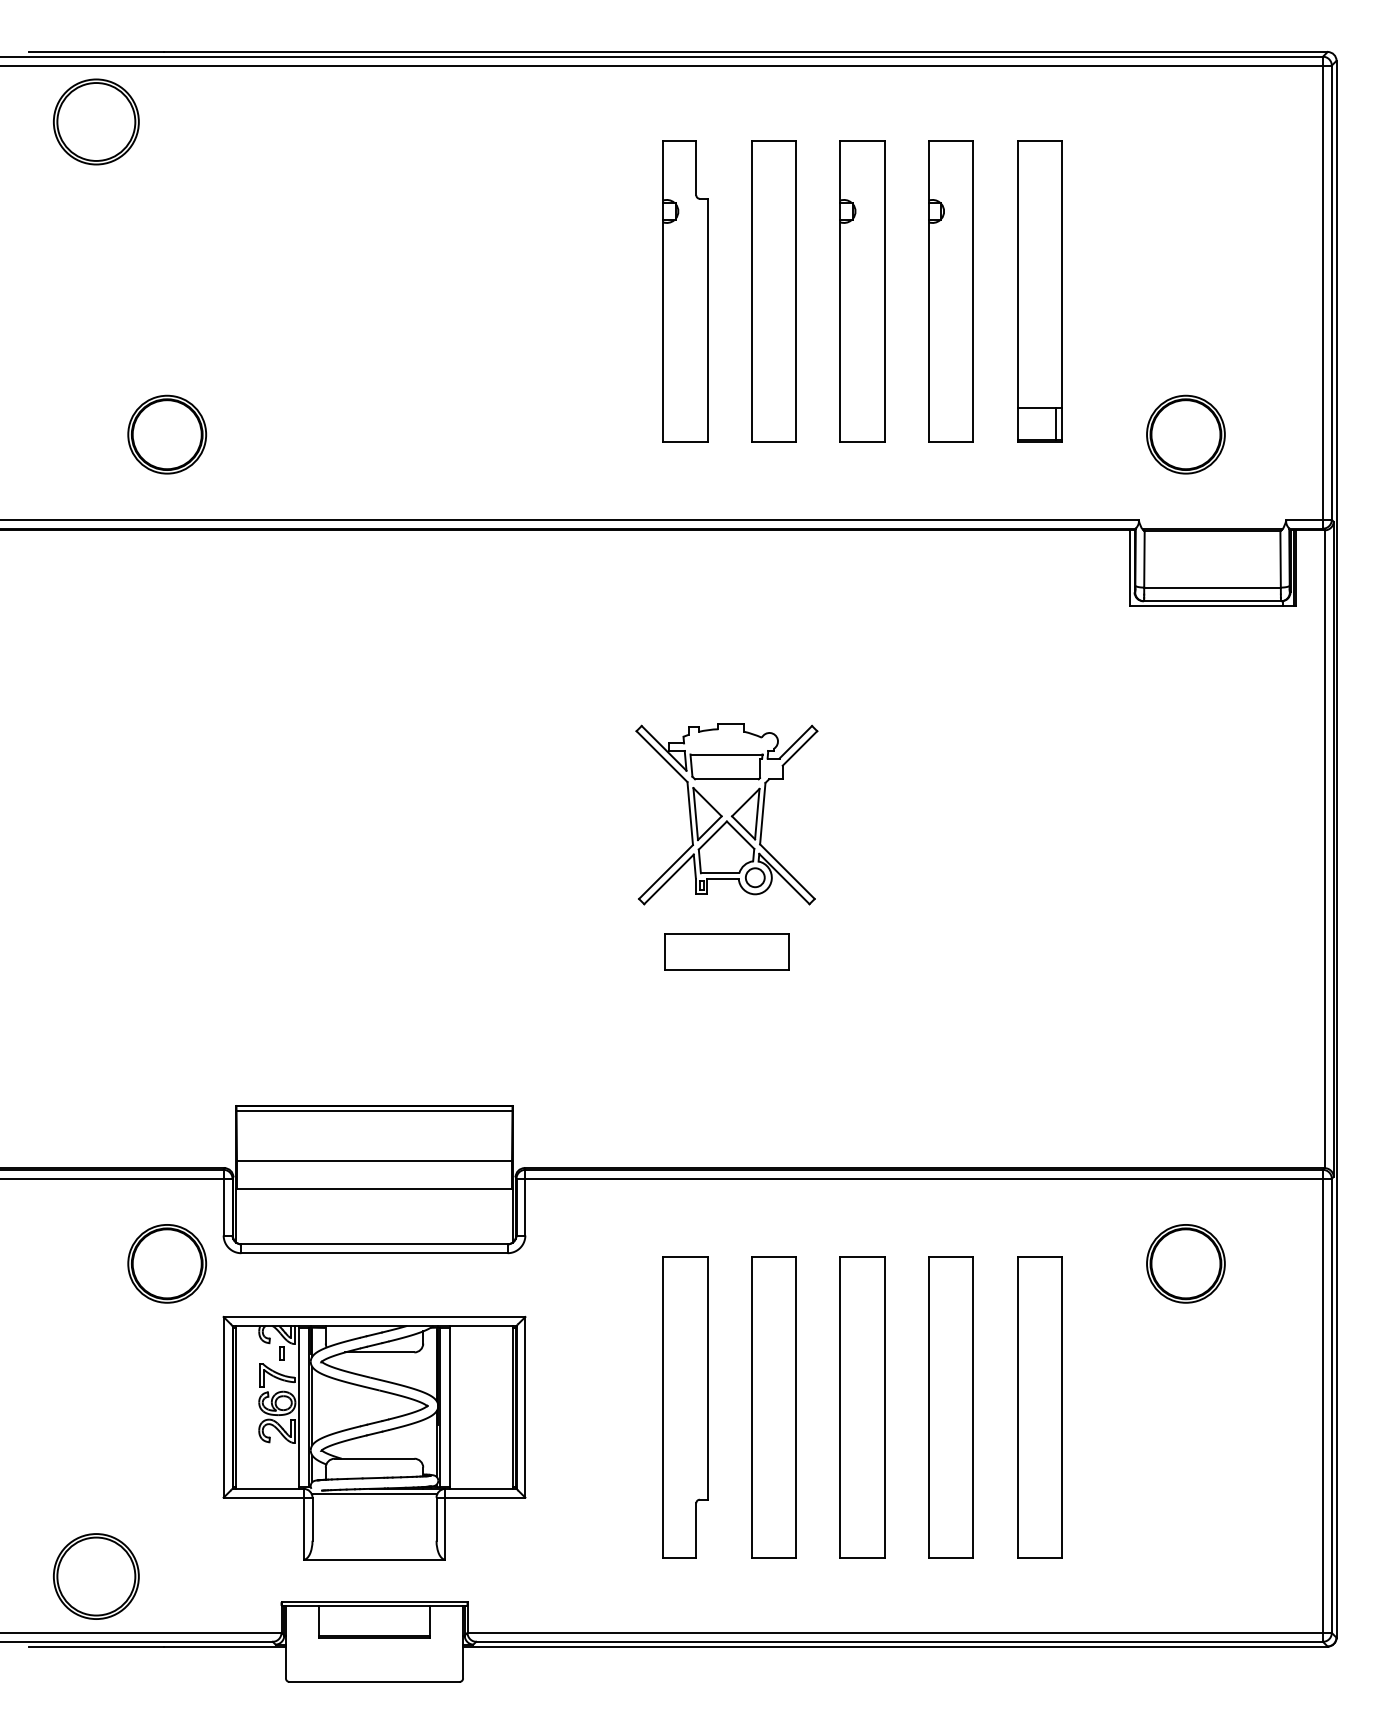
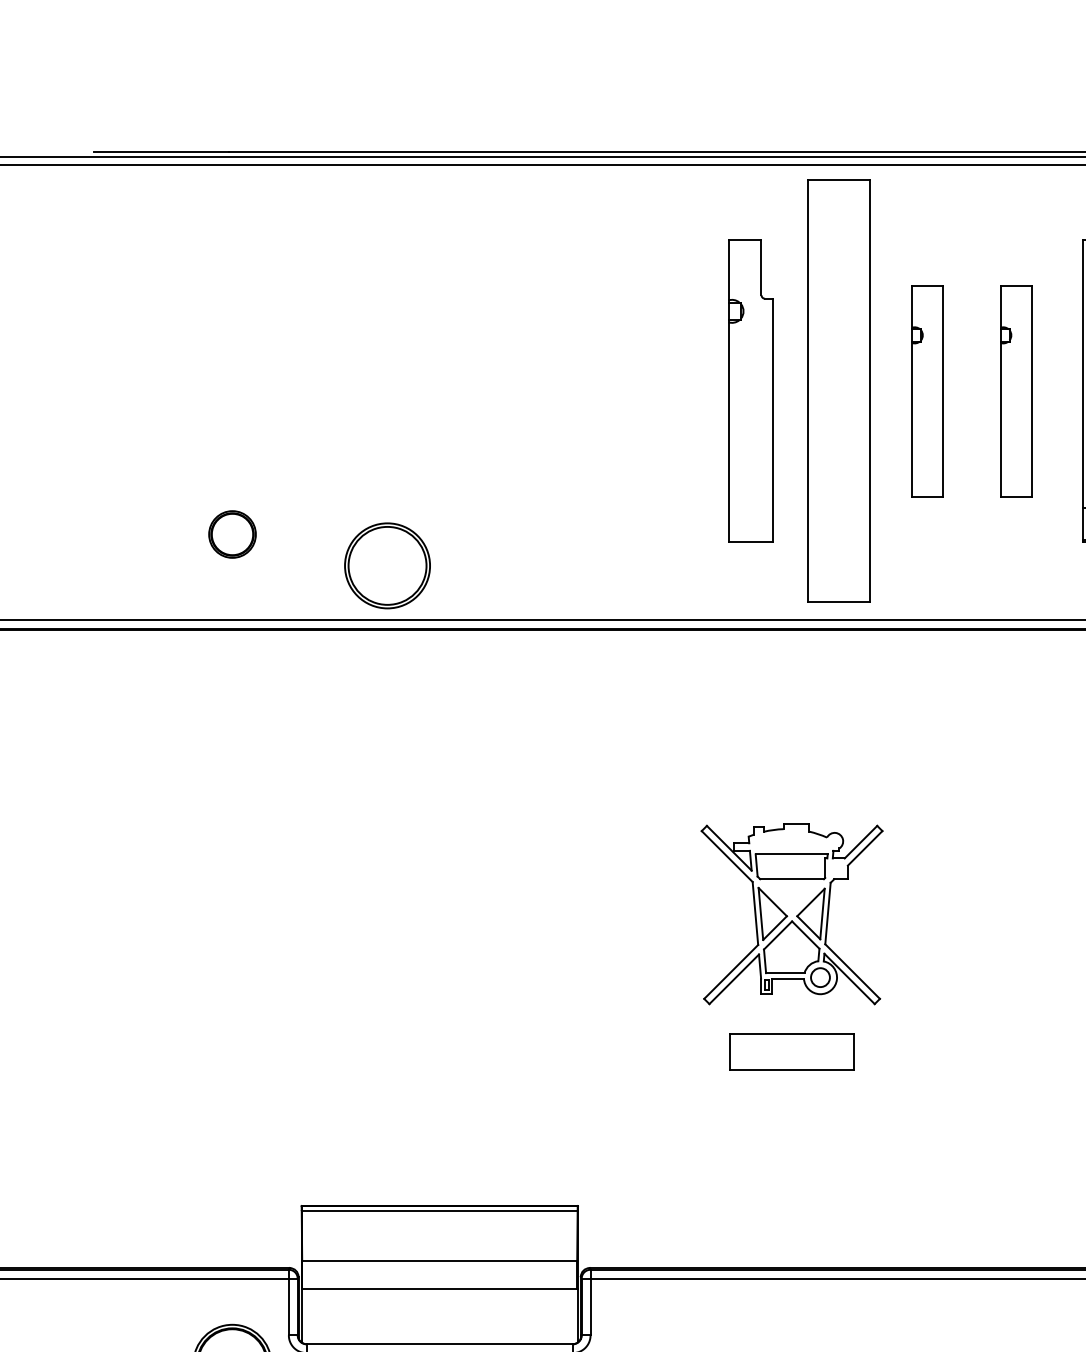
part: (96, 121) -> (387, 565), moved
part: (773, 291) -> (838, 391), size x1.4
part: (862, 291) -> (927, 391), size x0.7
part: (950, 291) -> (1015, 391), size x0.7
part: (167, 434) -> (232, 534), size x0.6

